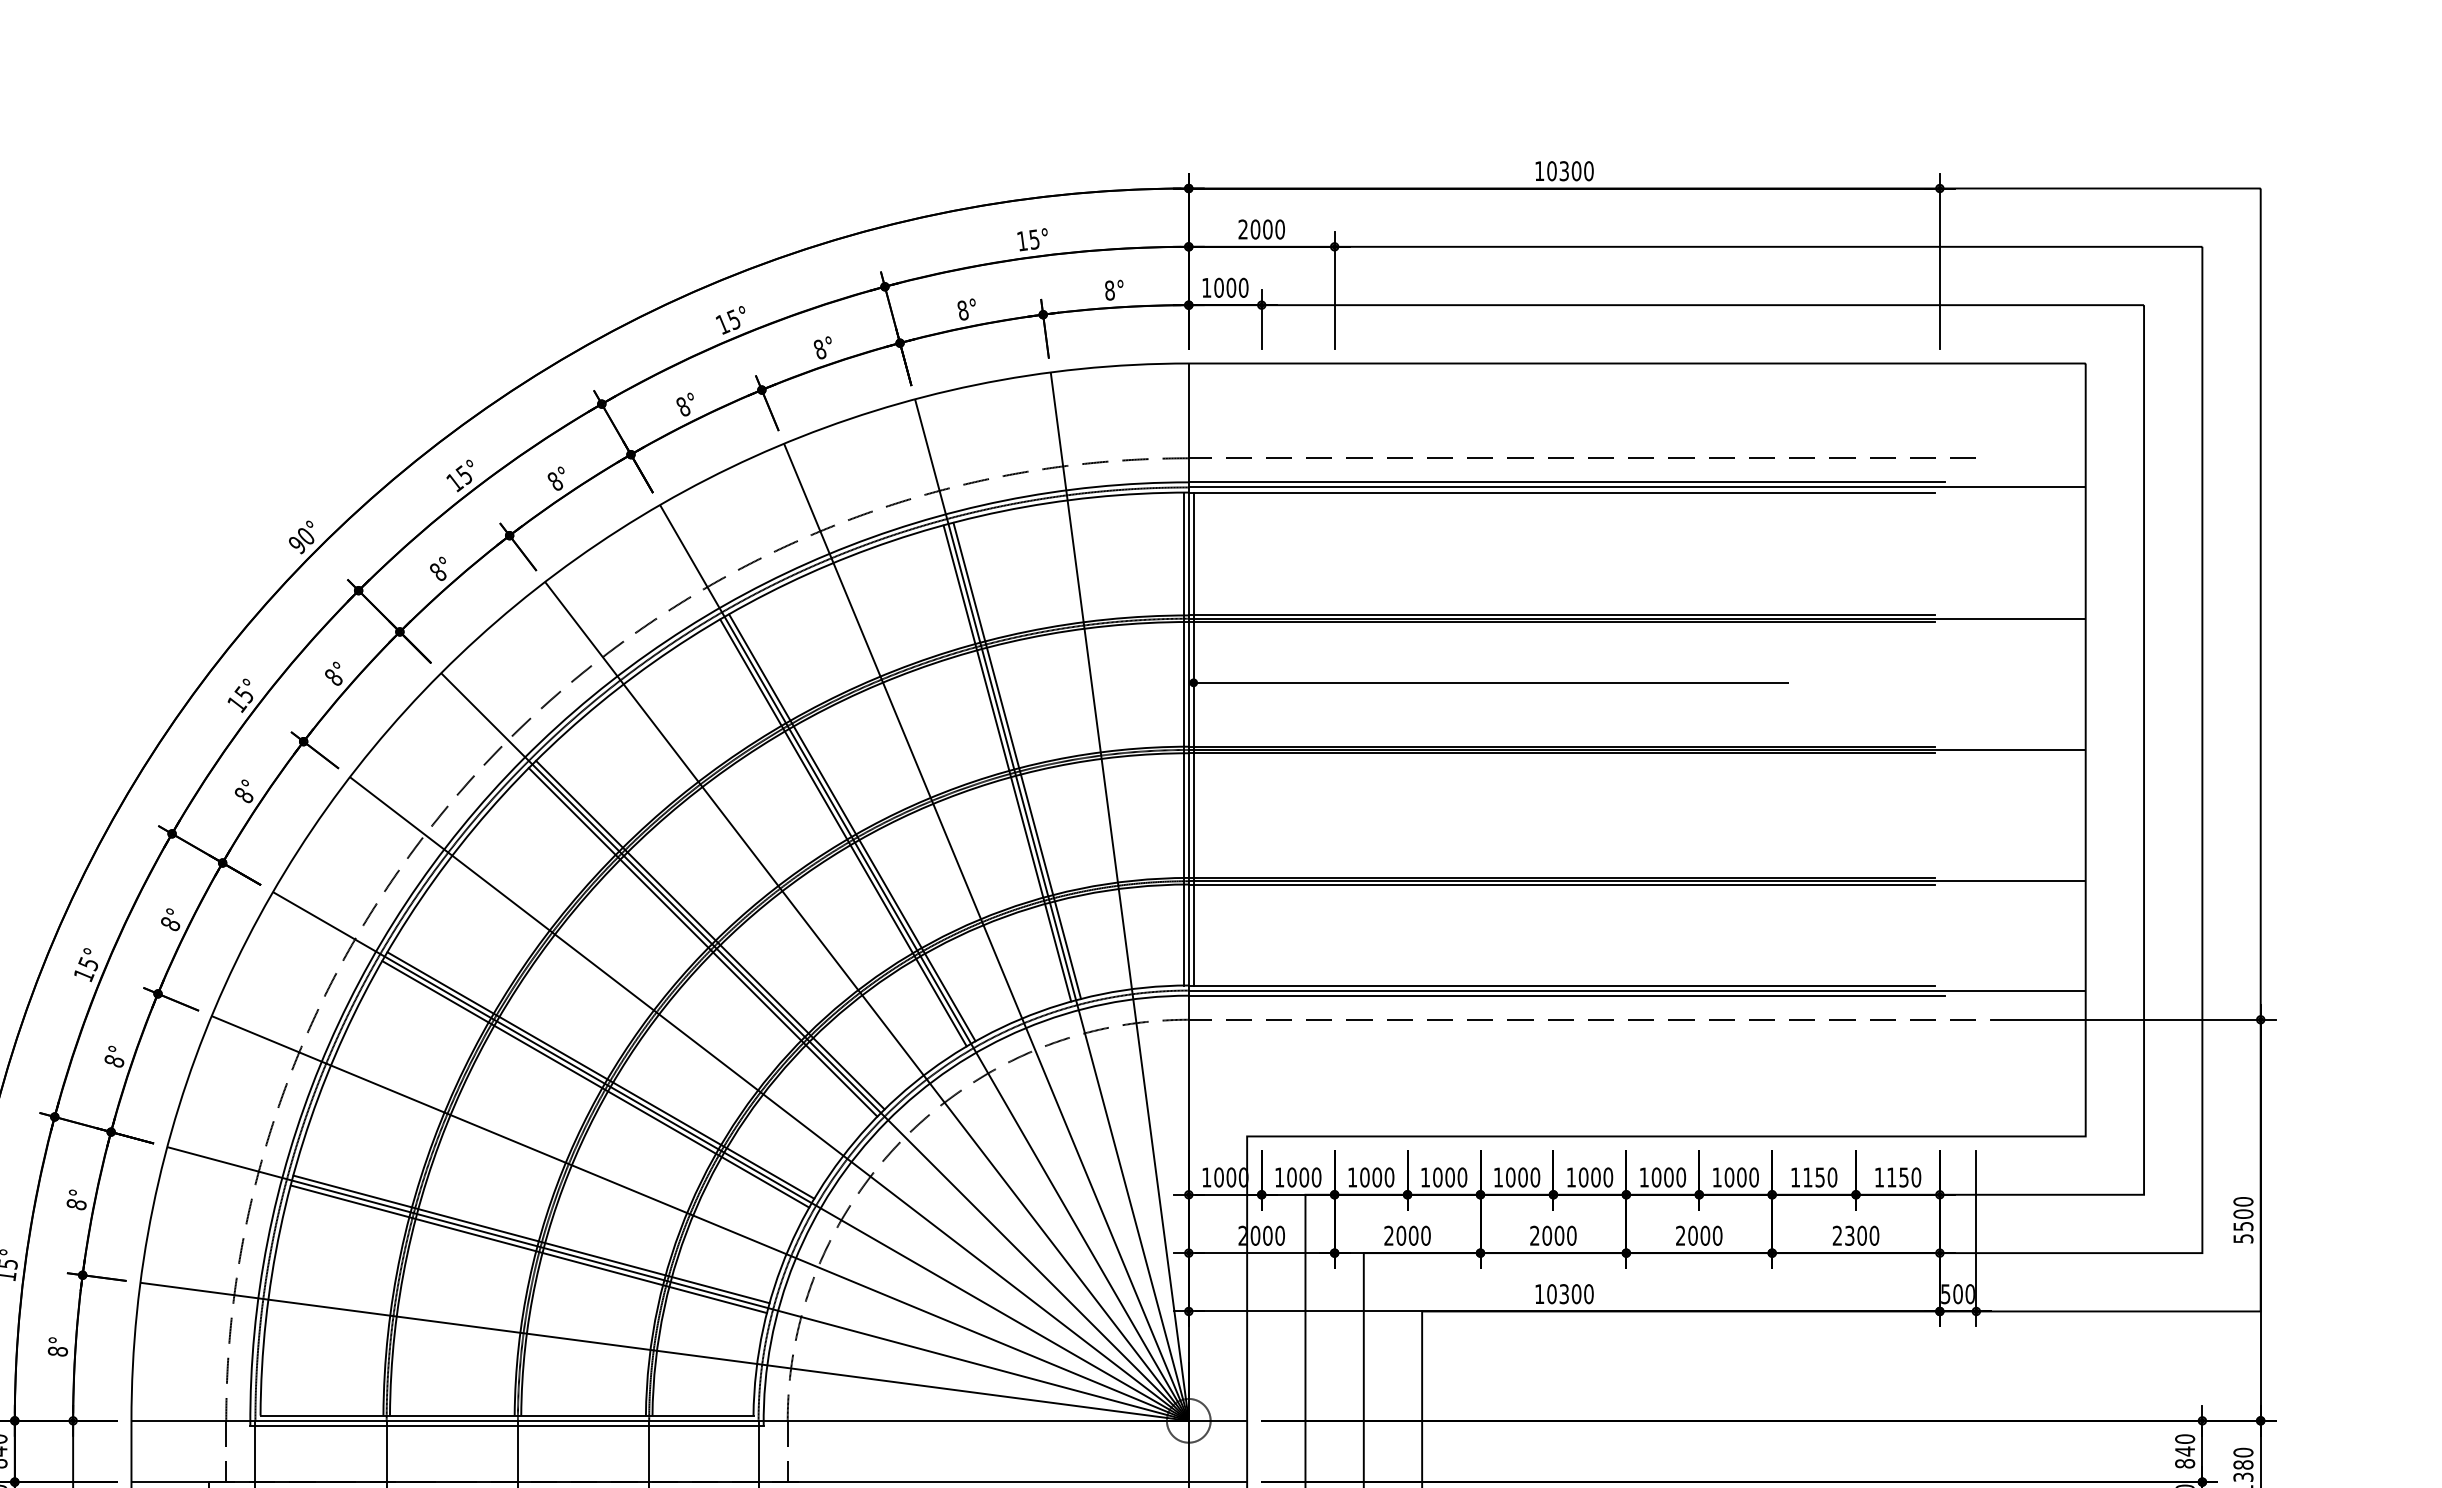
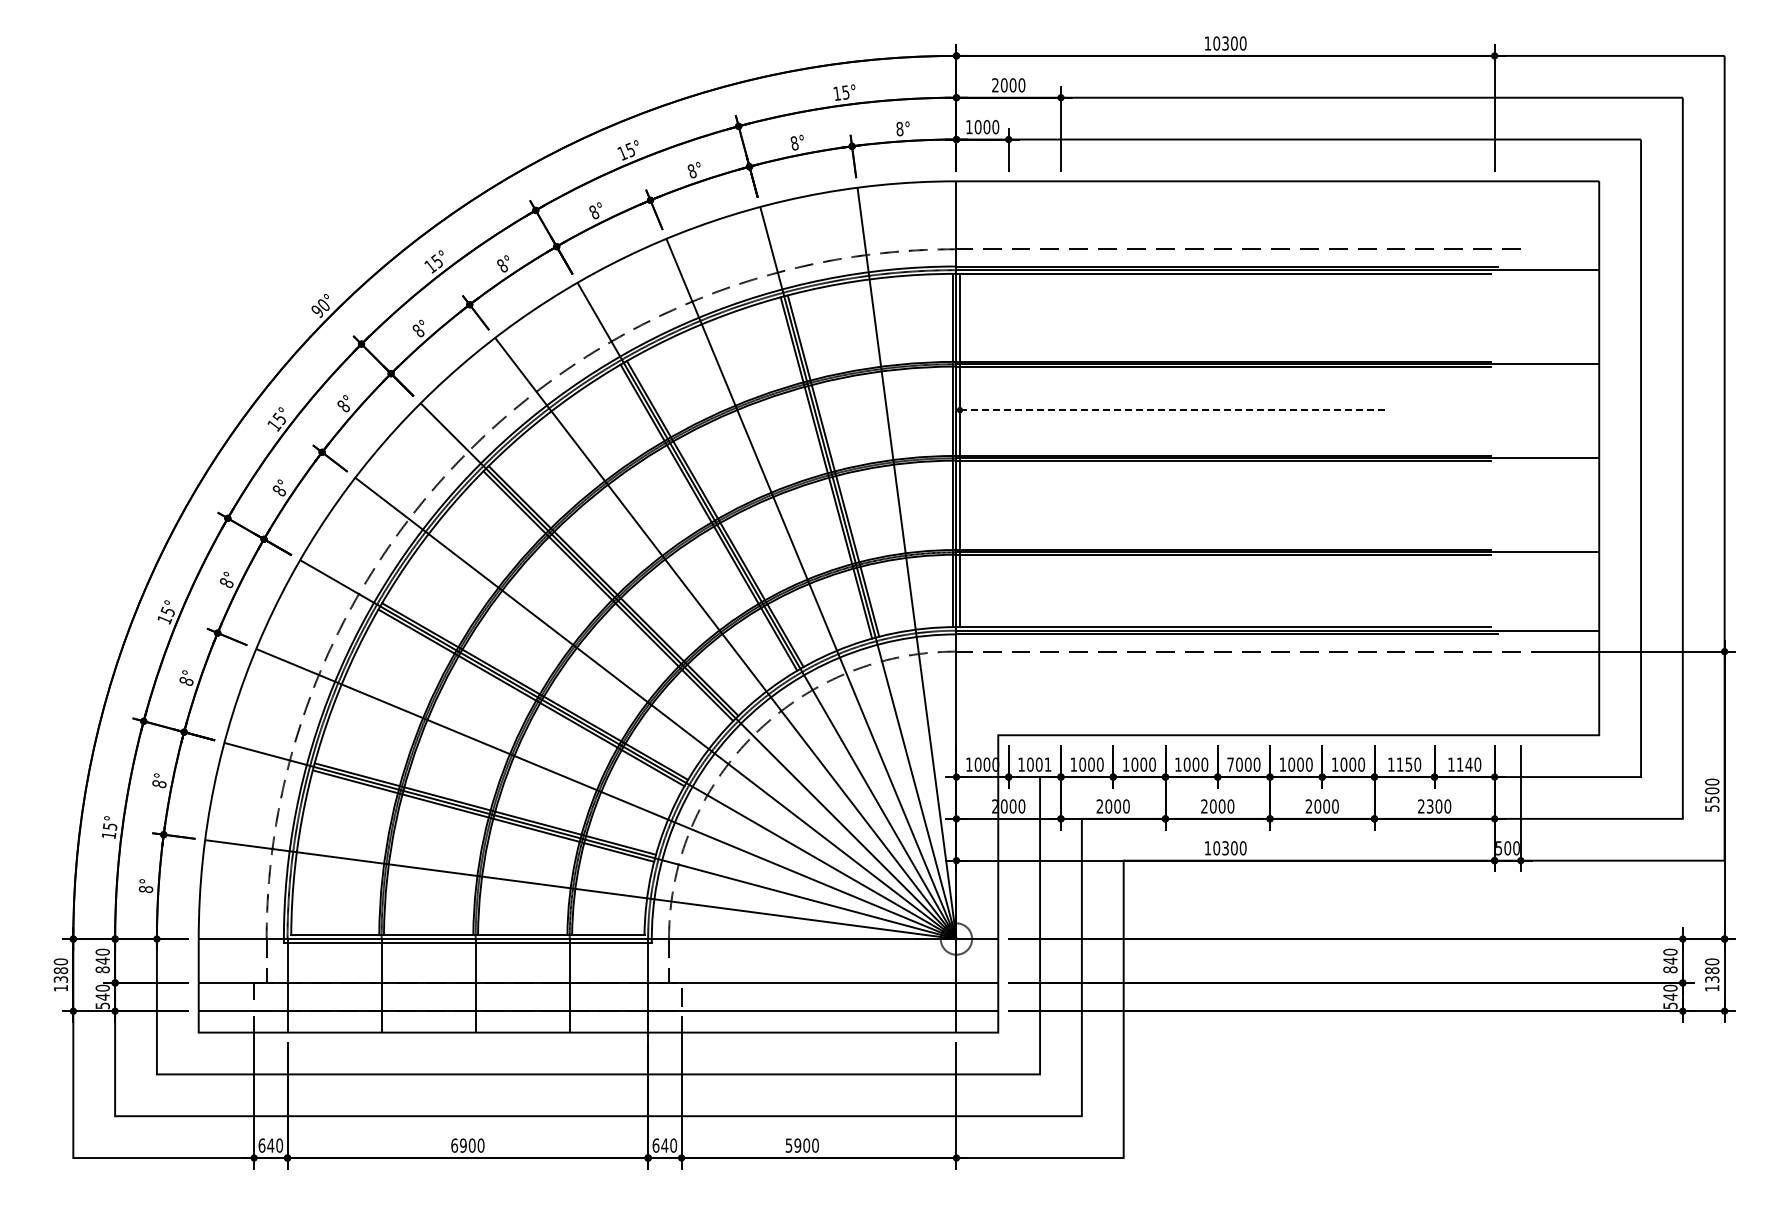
line: (1491, 683) -> (1173, 410), solid -> dashed
text: (1315, 1177) -> (1047, 764), 1000 -> 1001
text: (1571, 1177) -> (1230, 764), 1000 -> 7000
text: (1903, 1177) -> (1468, 764), 1150 -> 1140

